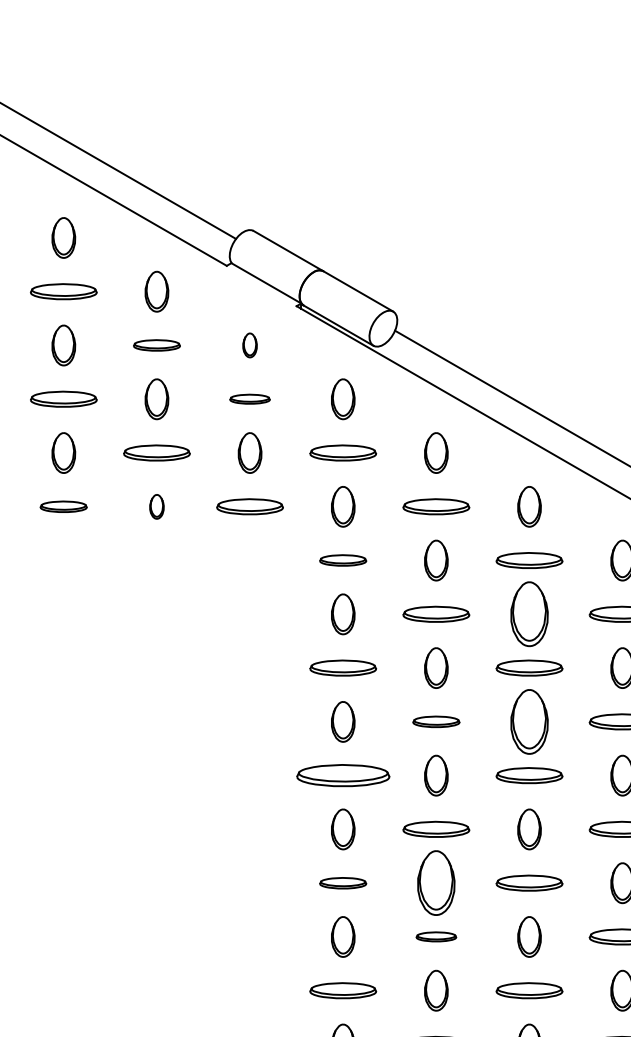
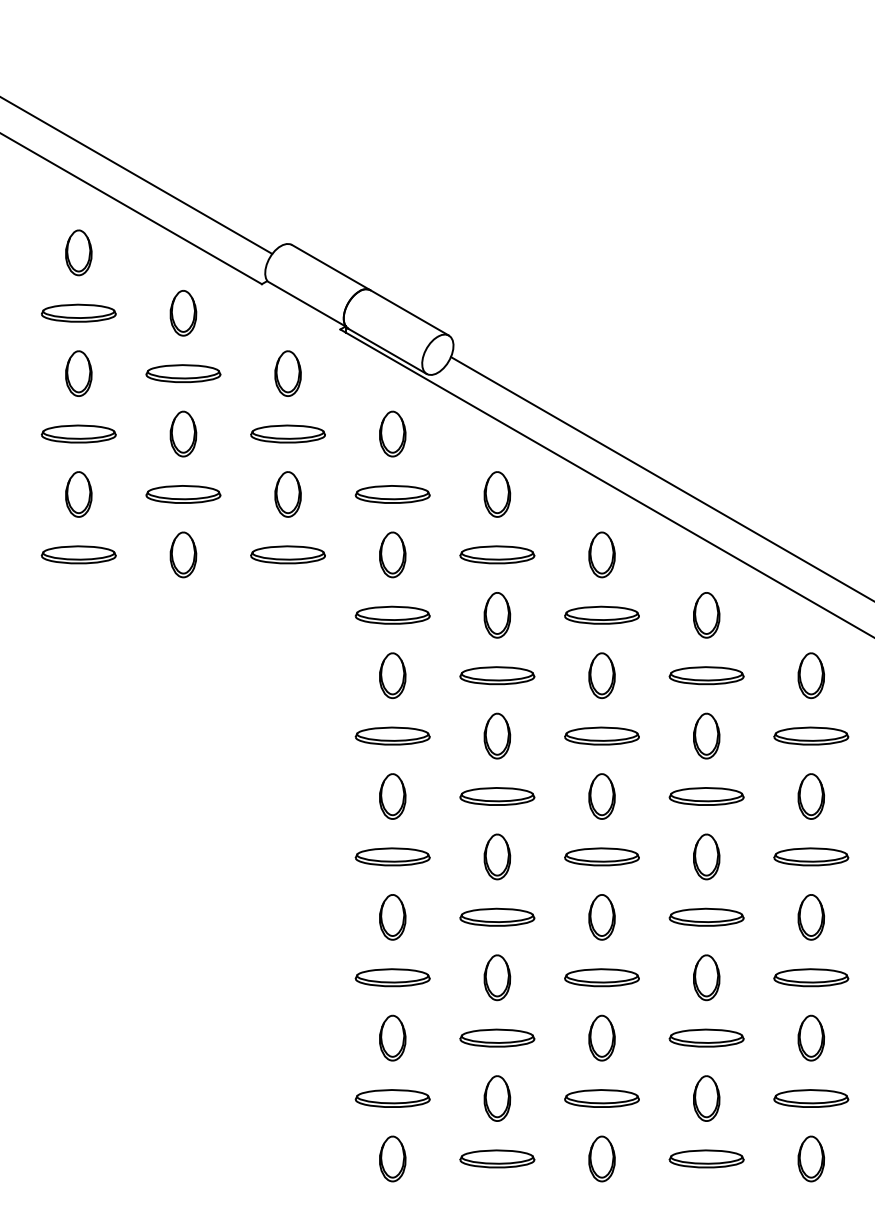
part: (156, 345) -> (183, 373), size x1.43
part: (249, 345) -> (287, 373), size x1.67
part: (249, 398) -> (287, 433), size x1.67
part: (63, 506) -> (78, 554), size x1.43
part: (156, 506) -> (183, 554), size x1.67
part: (343, 559) -> (392, 614), size x1.43
part: (529, 614) -> (601, 675), size x0.62
part: (436, 721) -> (497, 796), size x1.43
part: (529, 721) -> (601, 796), size x0.62
part: (343, 775) -> (392, 856), size x0.71
part: (343, 882) -> (392, 977), size x1.43
part: (436, 882) -> (497, 977), size x0.62
part: (436, 936) -> (497, 1037), size x1.67

